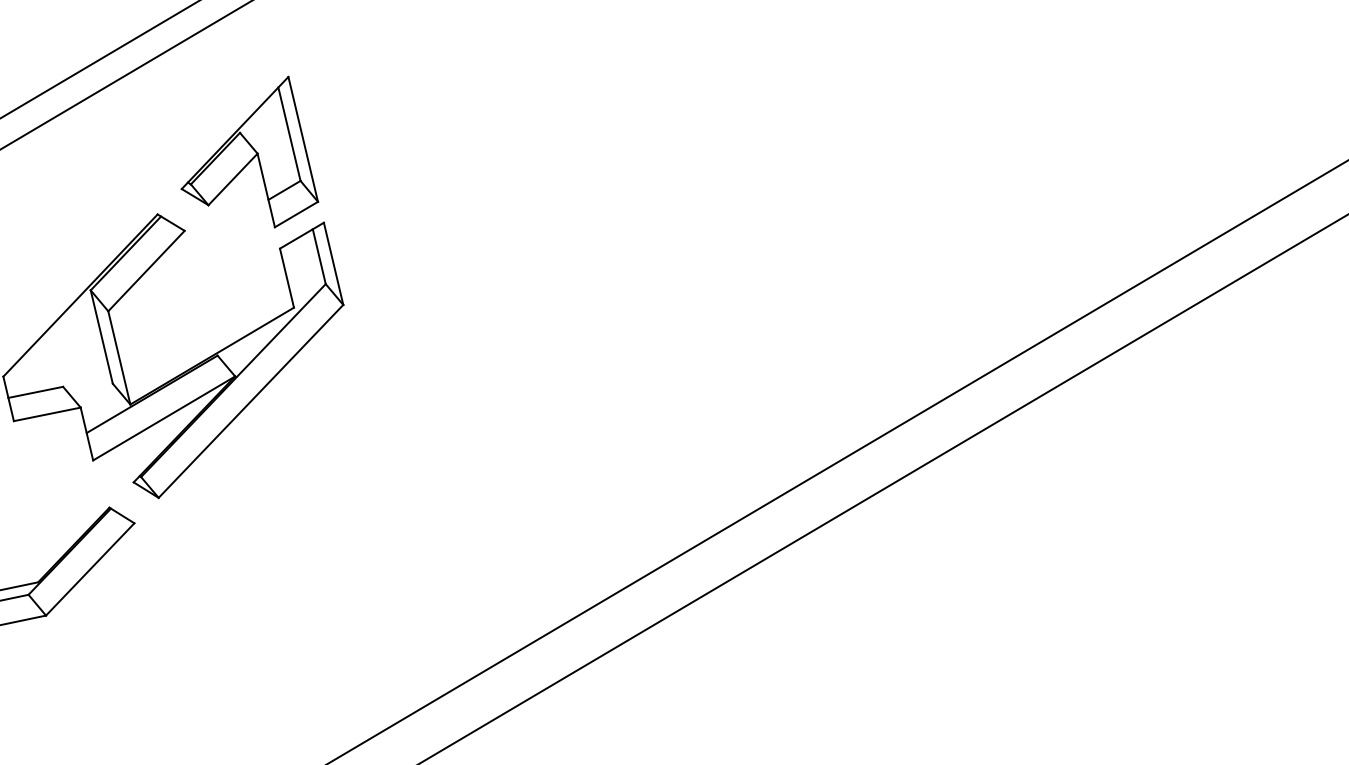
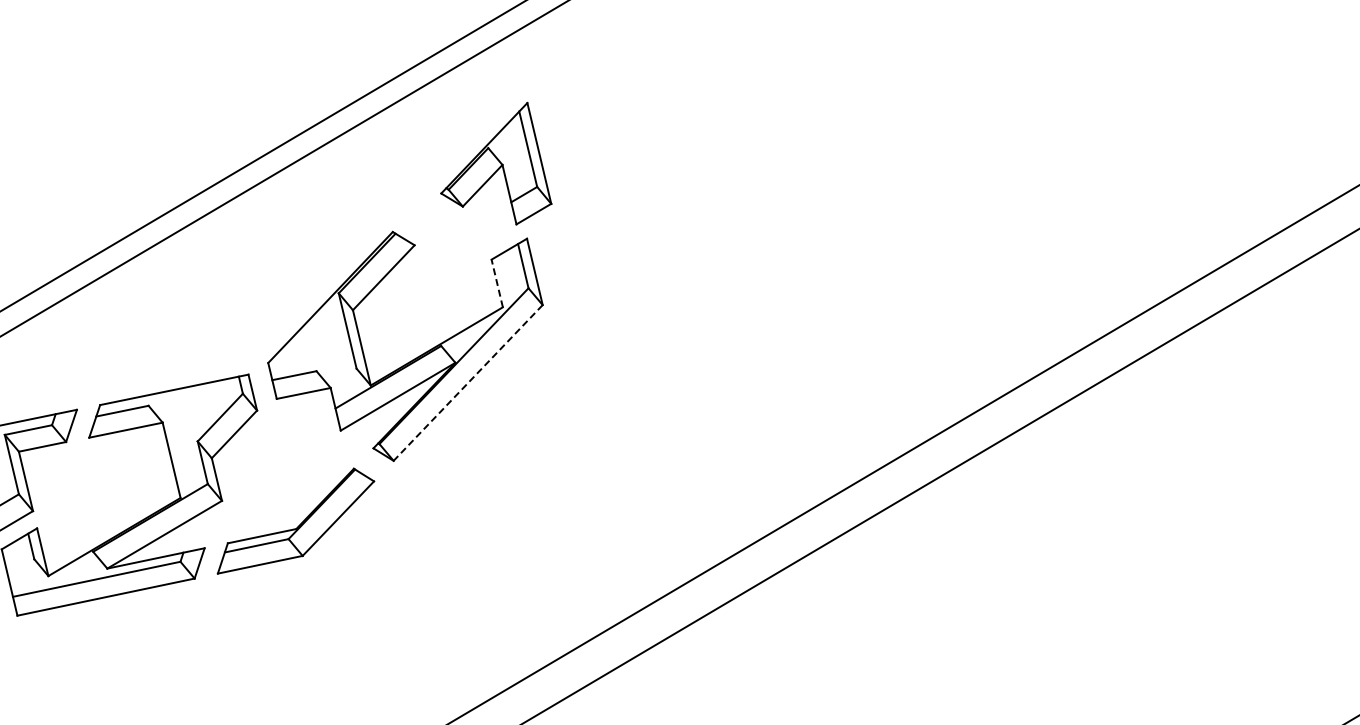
part: (250, 151) -> (496, 163), moved
line: (287, 276) -> (497, 282), solid -> dashed
line: (251, 400) -> (468, 382), solid -> dashed

